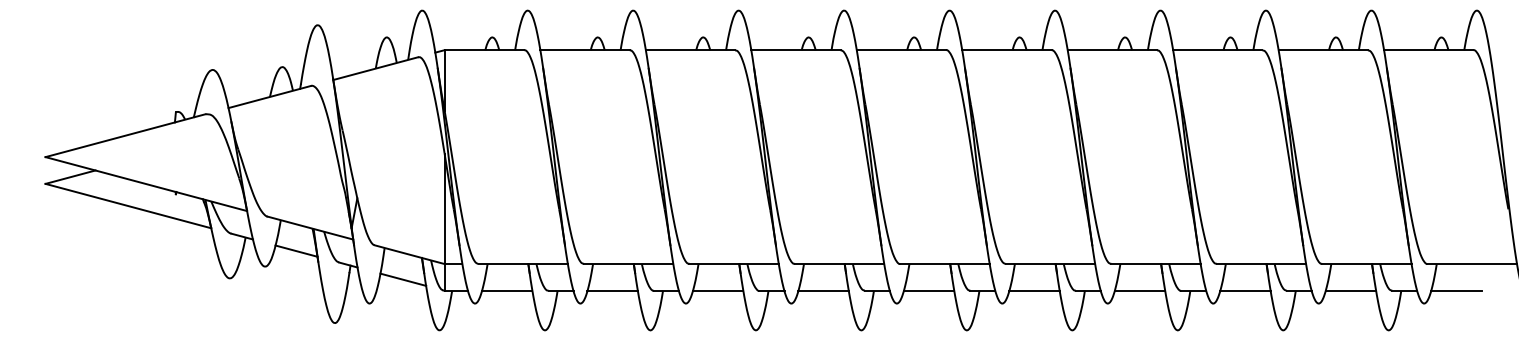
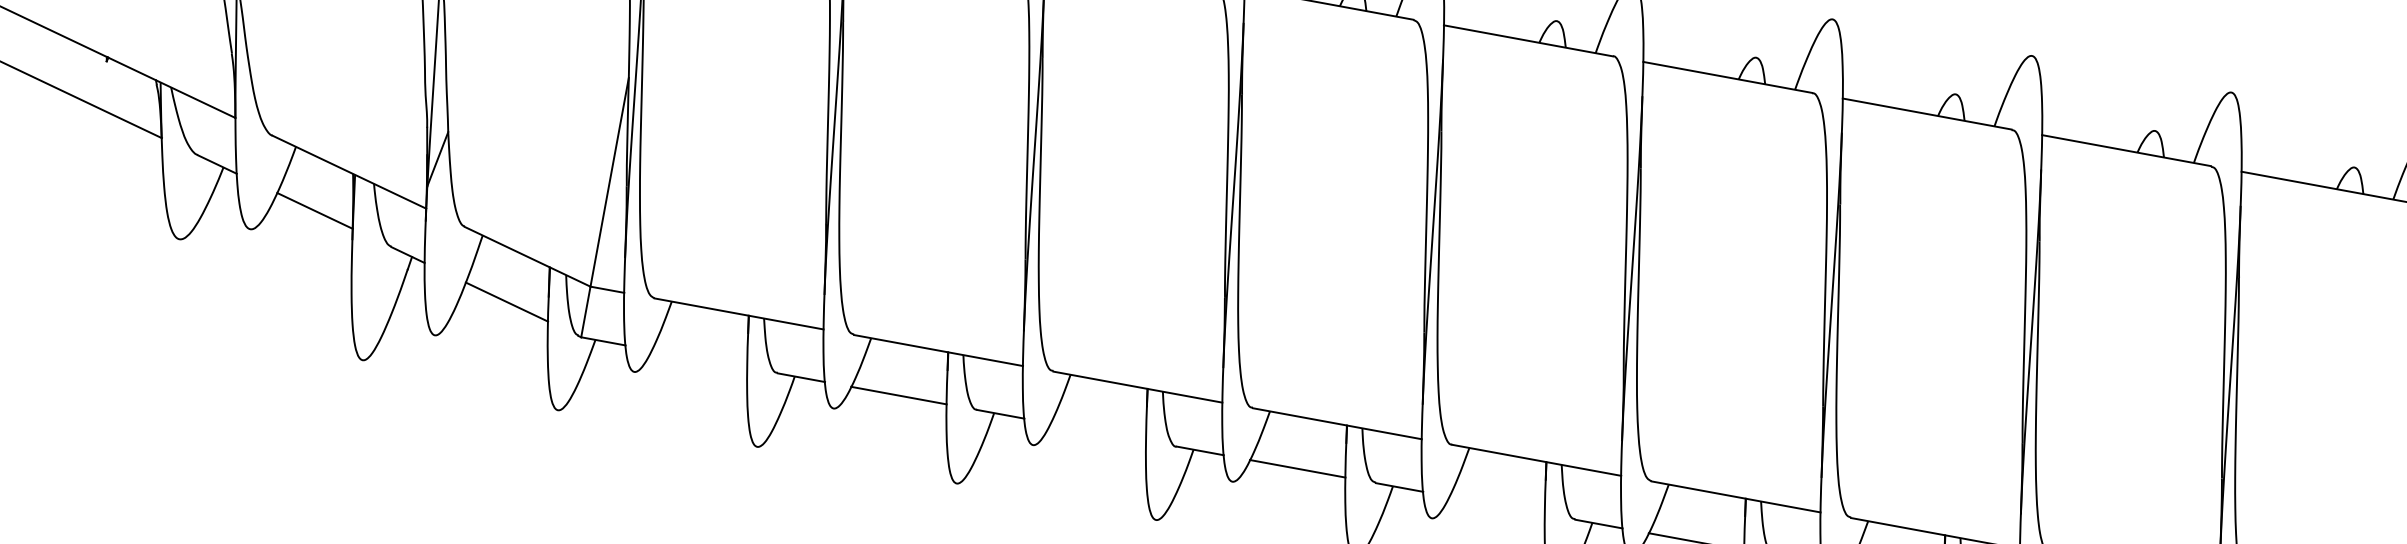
line: (506, 290) -> (698, 358), removed
line: (717, 290) -> (1097, 431), removed
line: (928, 290) -> (1496, 504), removed

